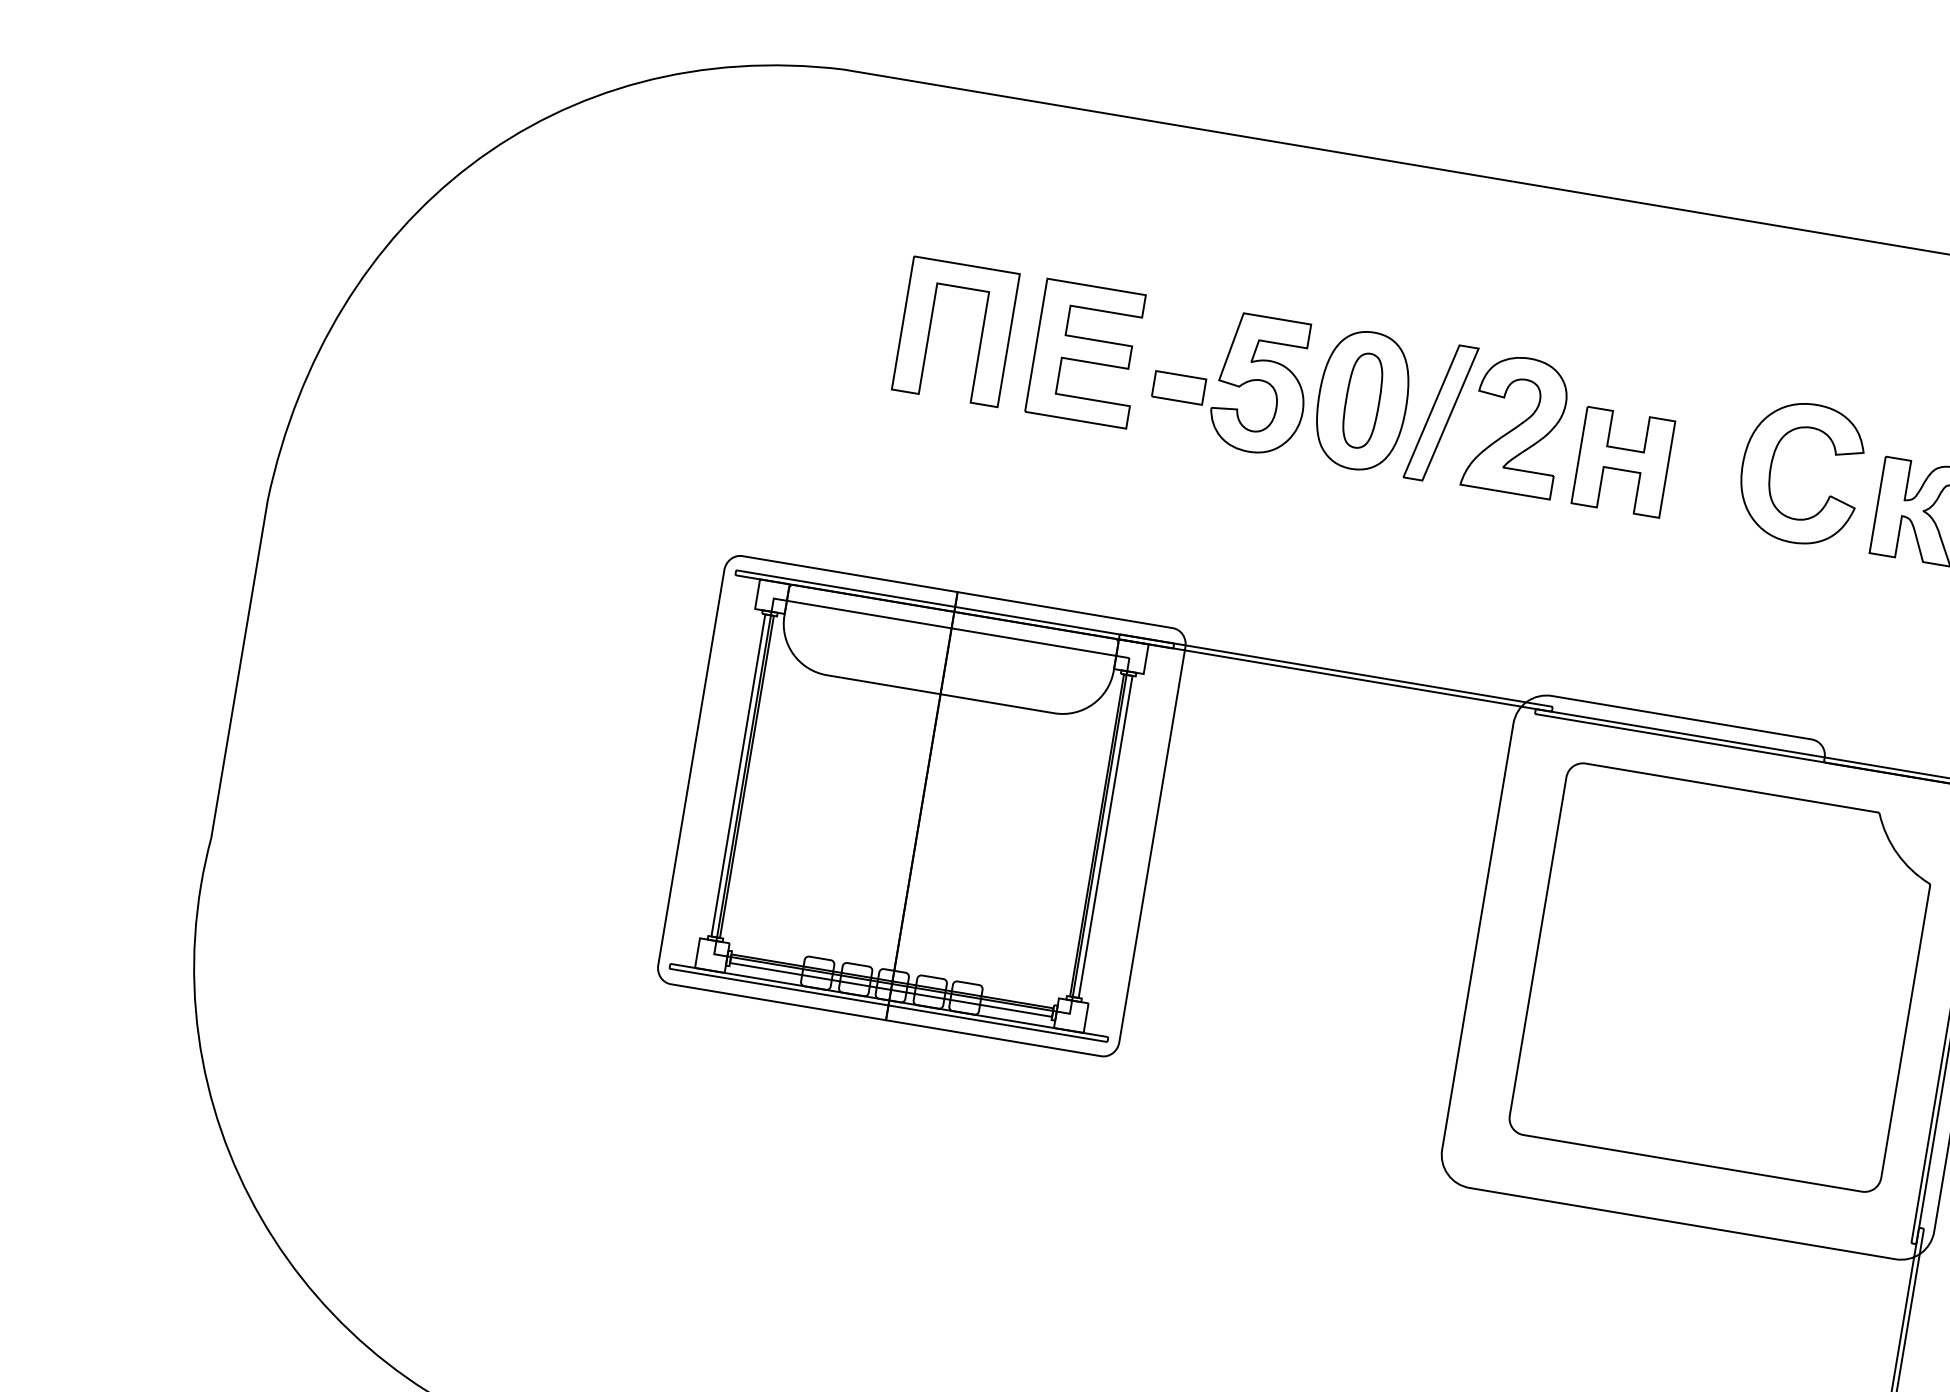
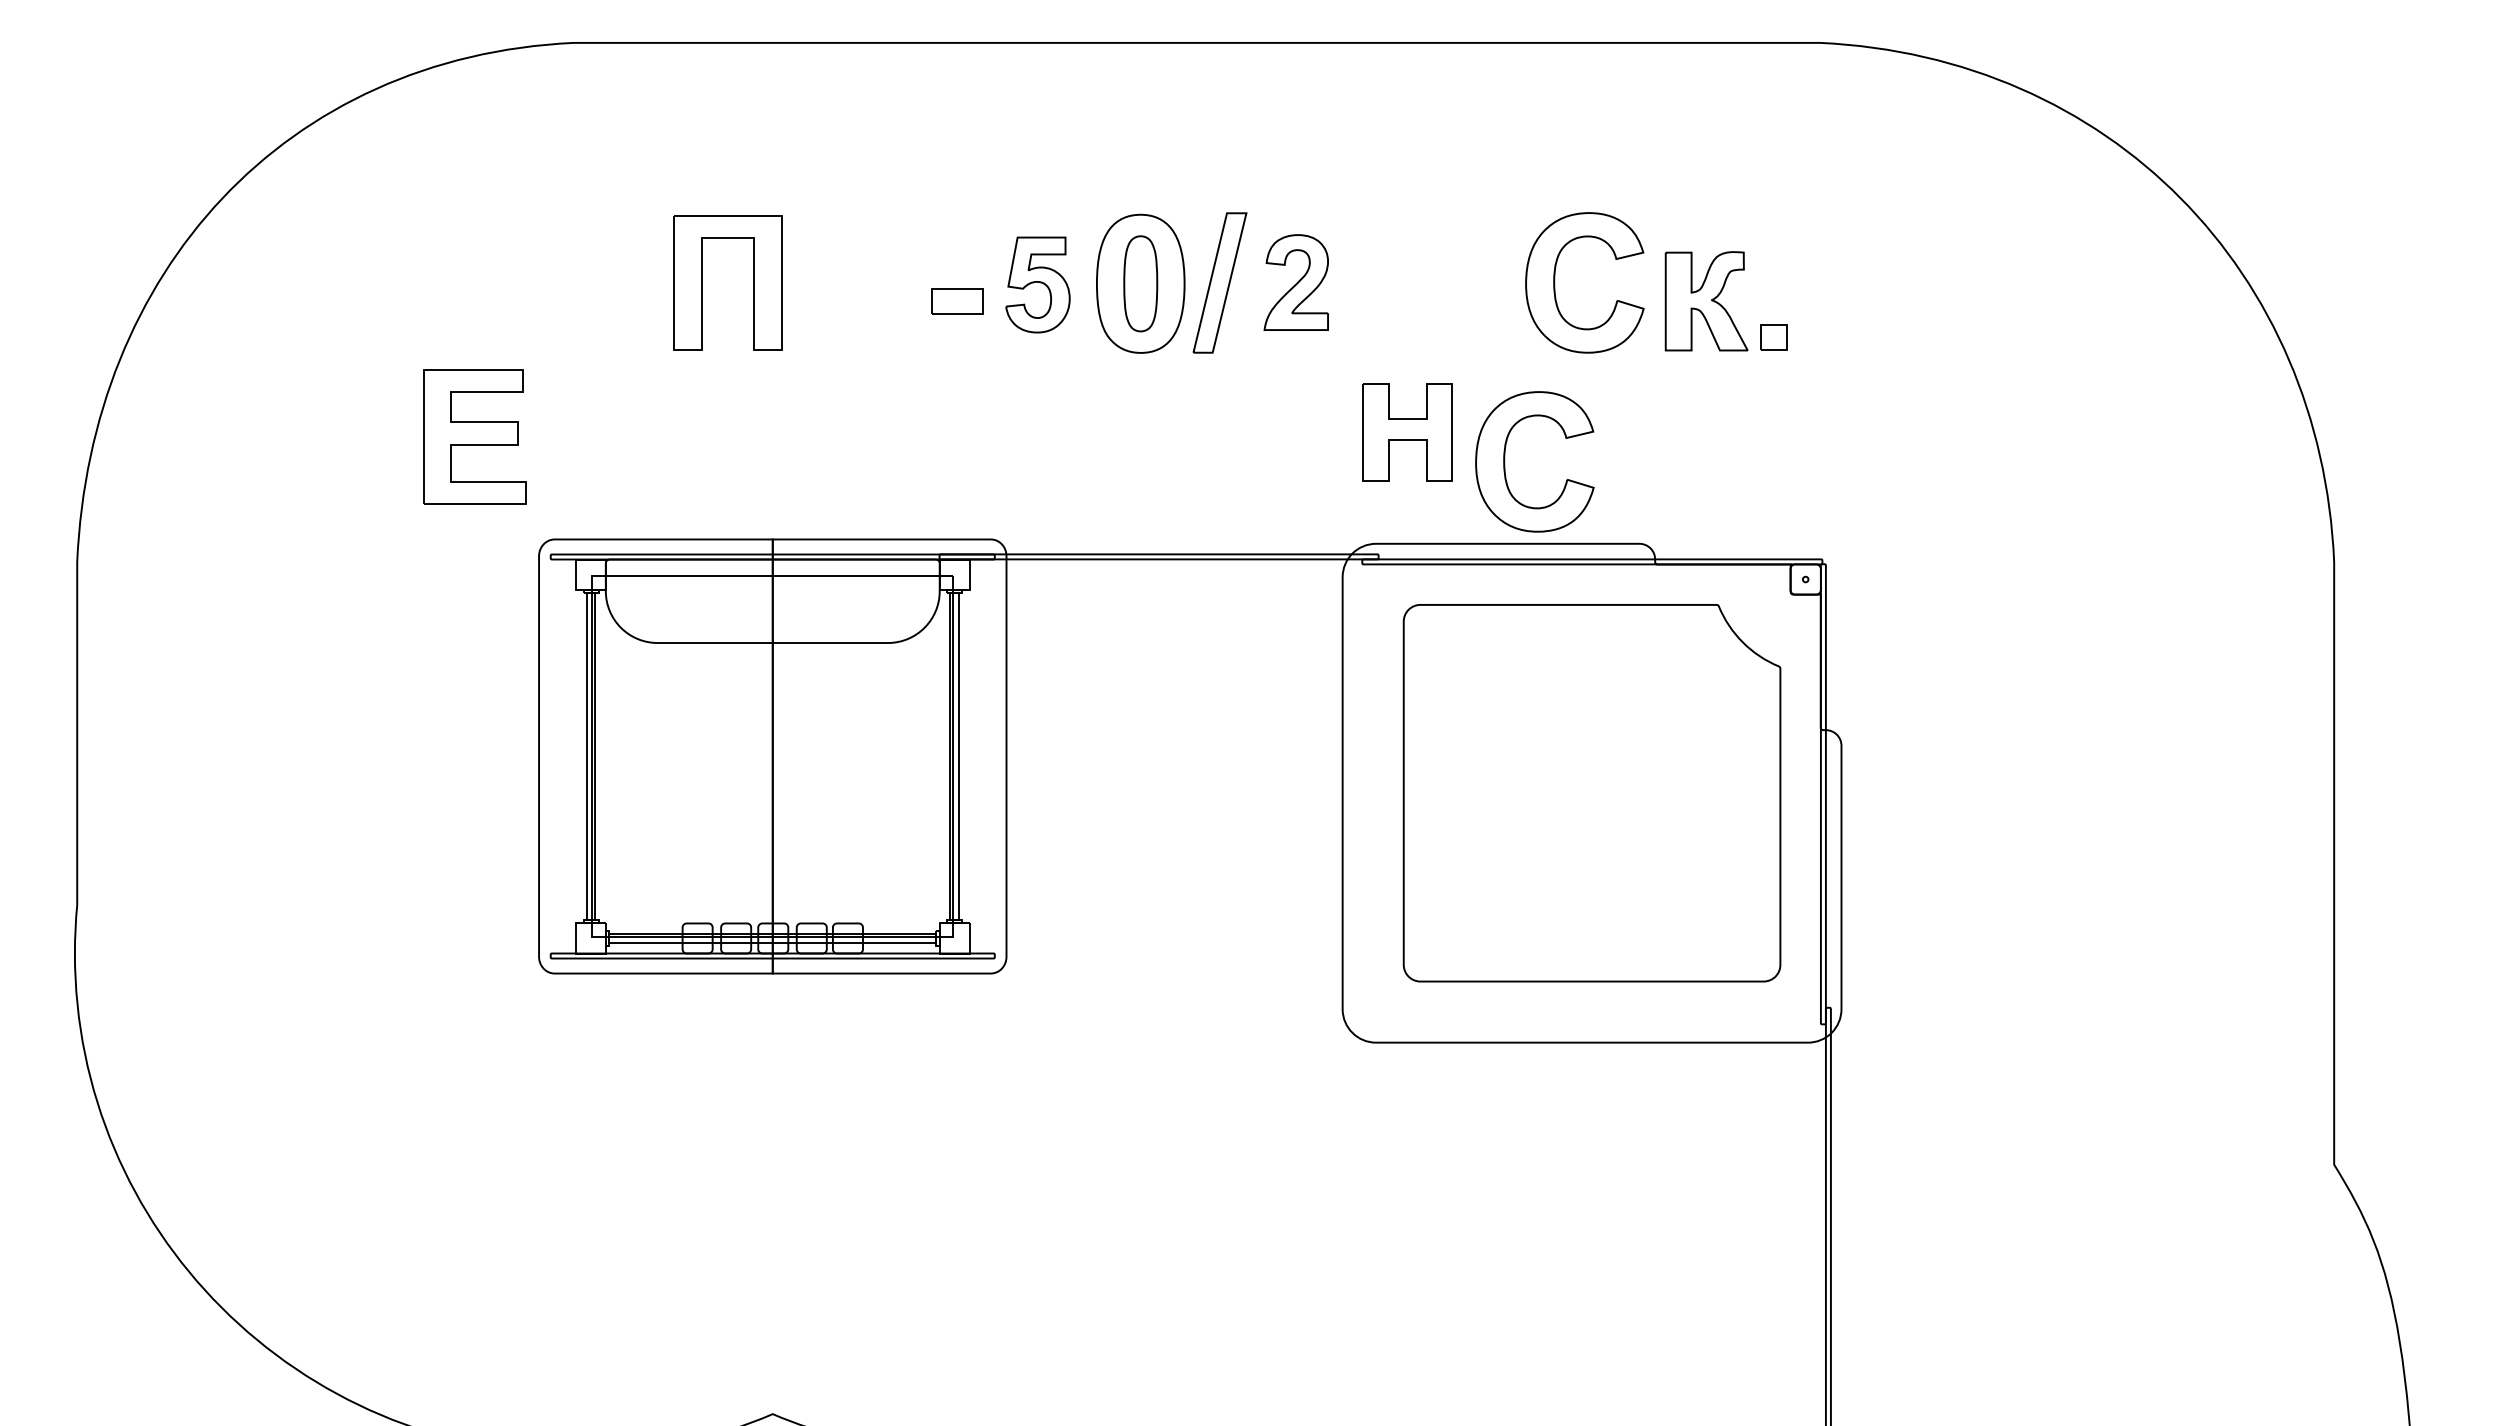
part: (1086, 353) -> (474, 436), moved
part: (1260, 384) -> (1037, 284), size x0.7
part: (1516, 425) -> (1296, 282), size x0.7
part: (1622, 462) -> (1407, 432), moved
part: (1693, 636) -> (1505, 461), added

